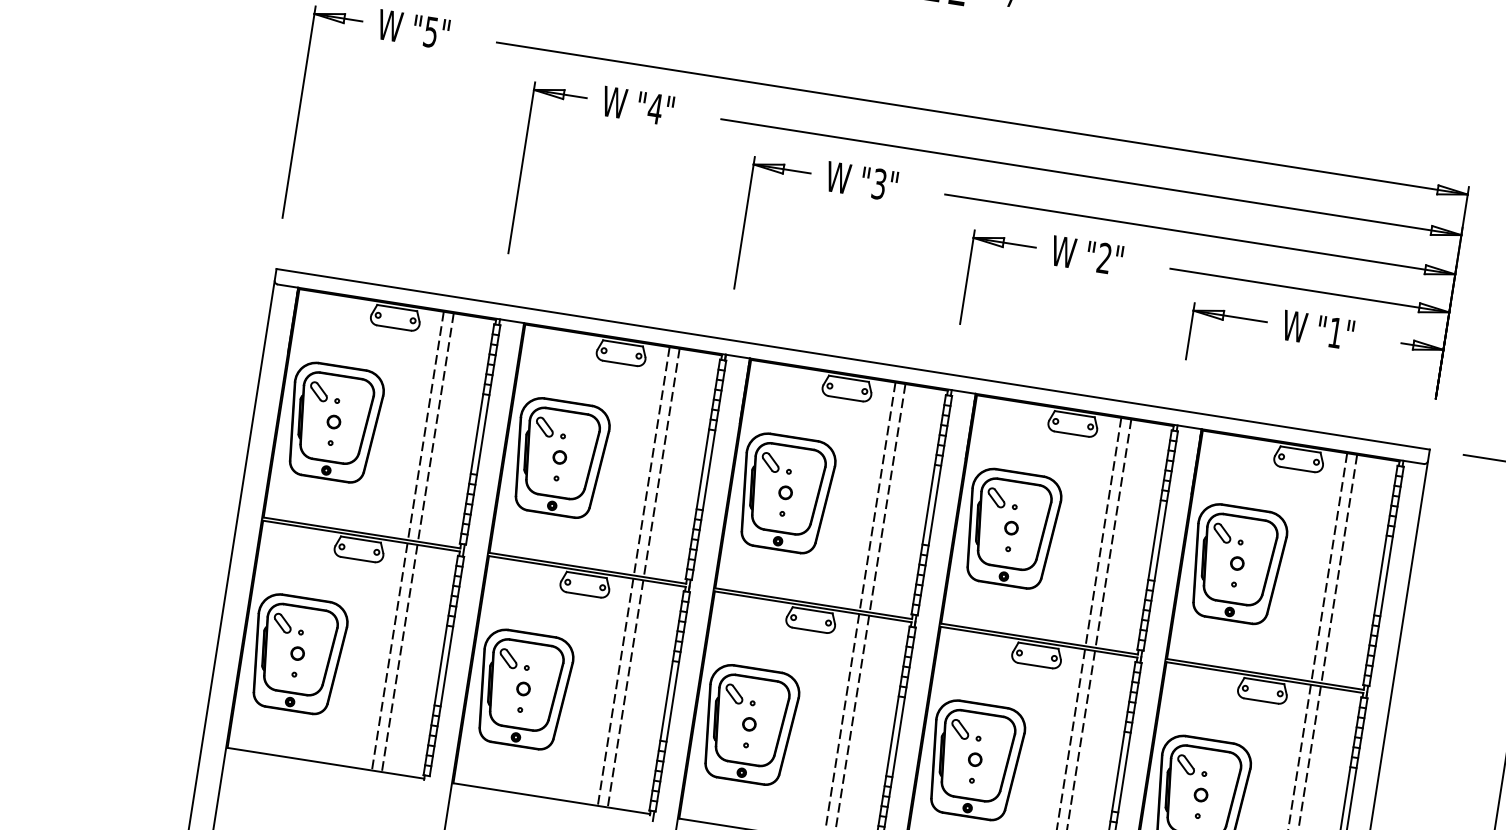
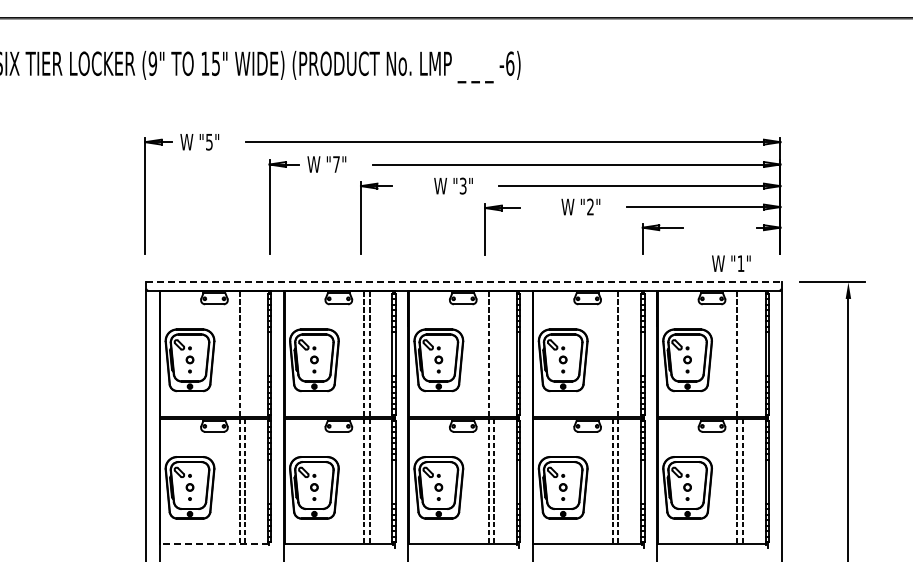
text: (655, 108) -> (336, 164), "4" -> "7"
part: (745, 221) -> (361, 217), moved
part: (967, 276) -> (485, 229), moved
text: (1318, 329) -> (731, 263), moved
line: (852, 359) -> (463, 282), solid -> dashed
line: (436, 427) -> (245, 354), removed
line: (888, 498) -> (494, 354), removed
line: (1102, 532) -> (612, 354), removed
line: (1338, 569) -> (742, 354), removed
line: (324, 763) -> (213, 544), solid -> dashed

